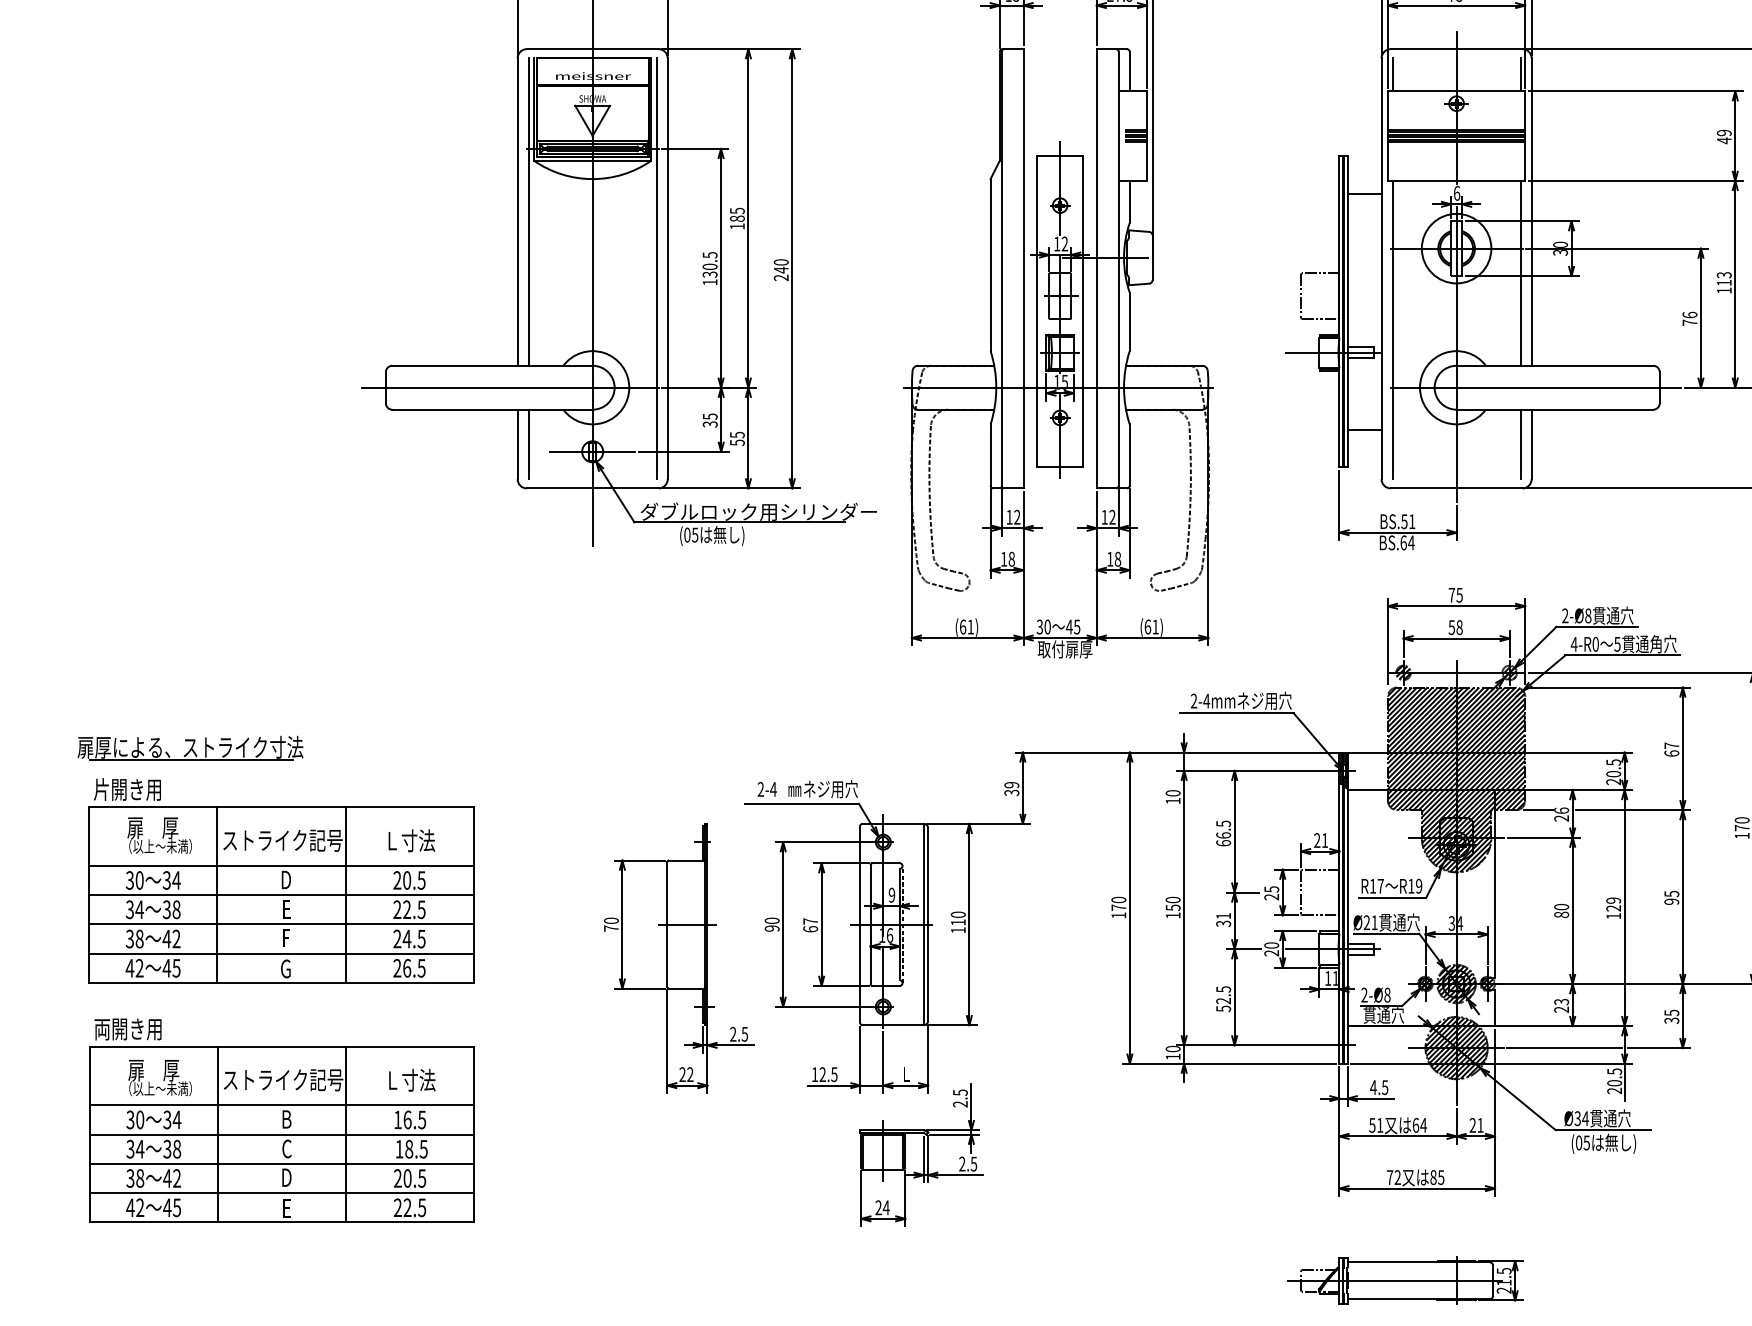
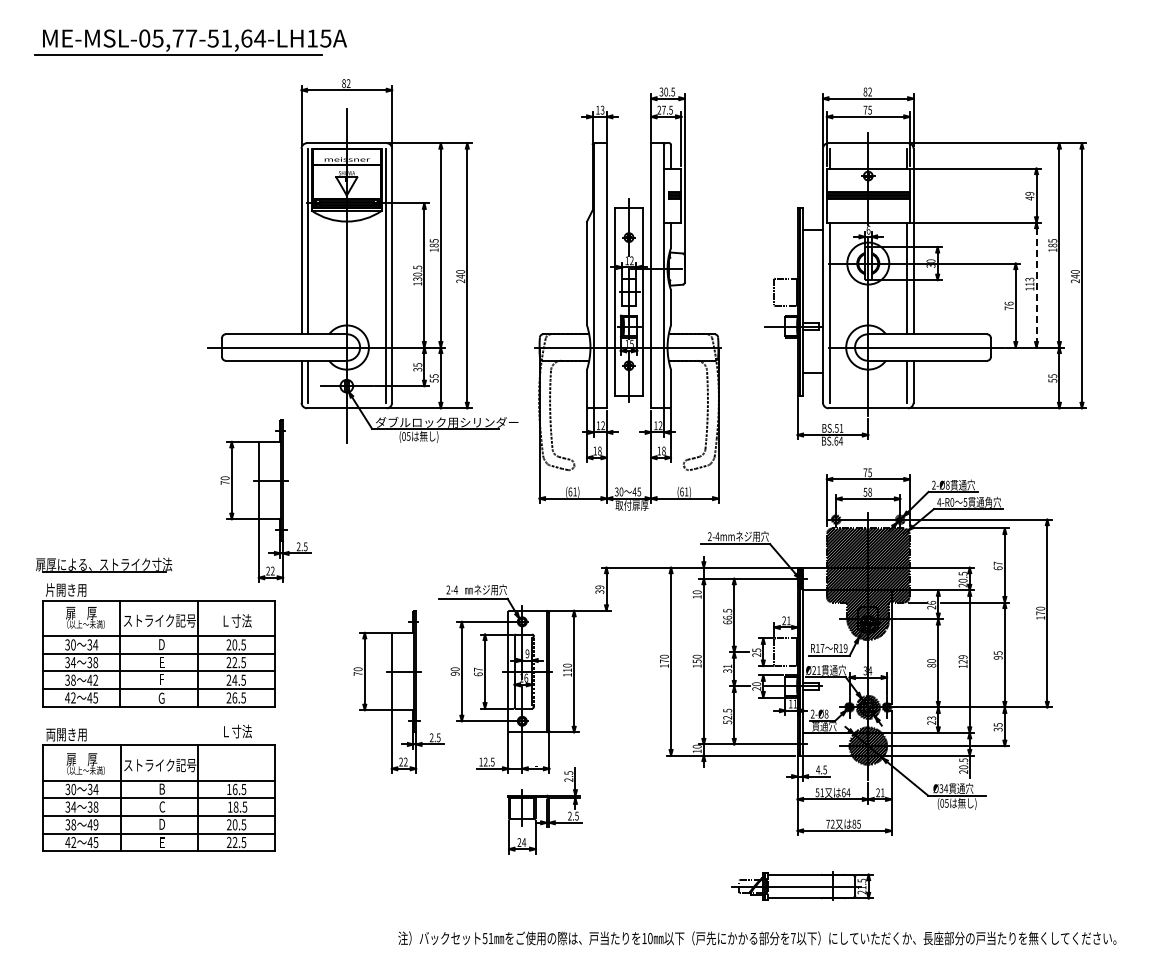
line: (1735, 284) -> (1036, 285), solid -> dashed
part: (457, 641) -> (265, 500), added
text: (411, 1080) -> (237, 731), moved
text: (176, 1179) -> (95, 825), 42 -> 49
part: (1405, 1279) -> (802, 885), moved

